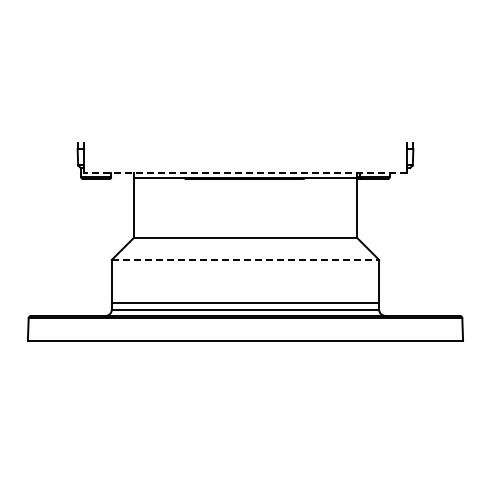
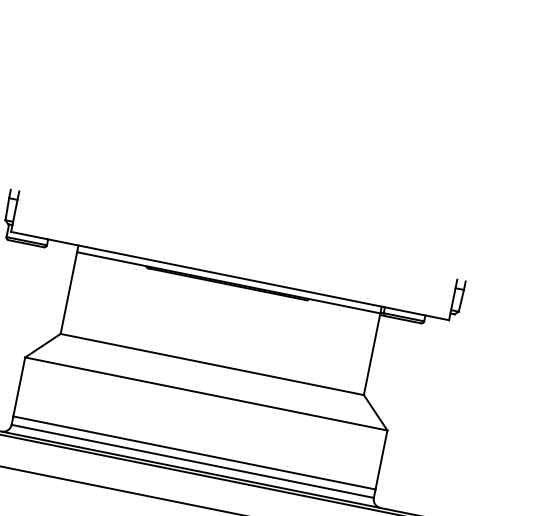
line: (245, 172) -> (230, 275), dashed -> solid
line: (245, 259) -> (206, 393), dashed -> solid

